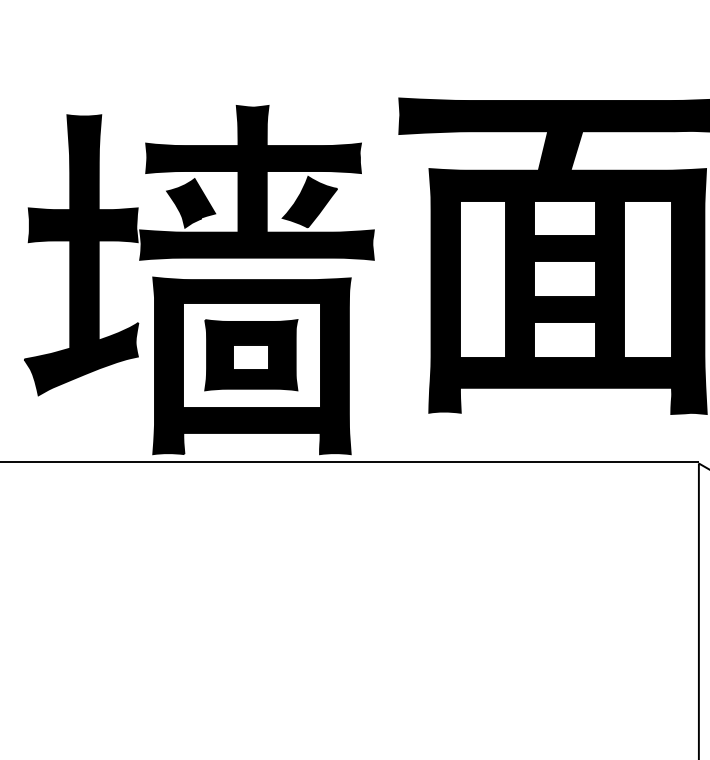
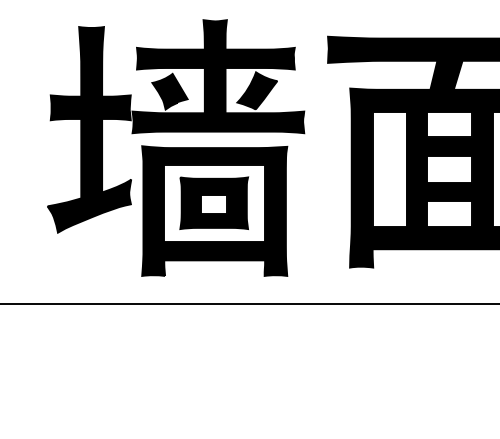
part: (199, 280) -> (176, 148), moved

